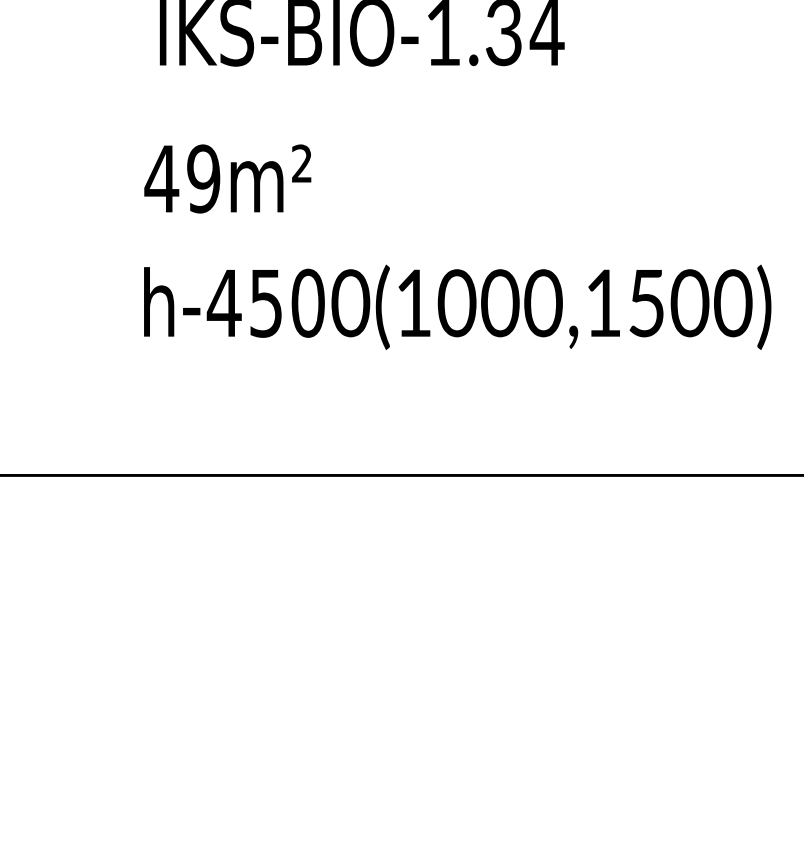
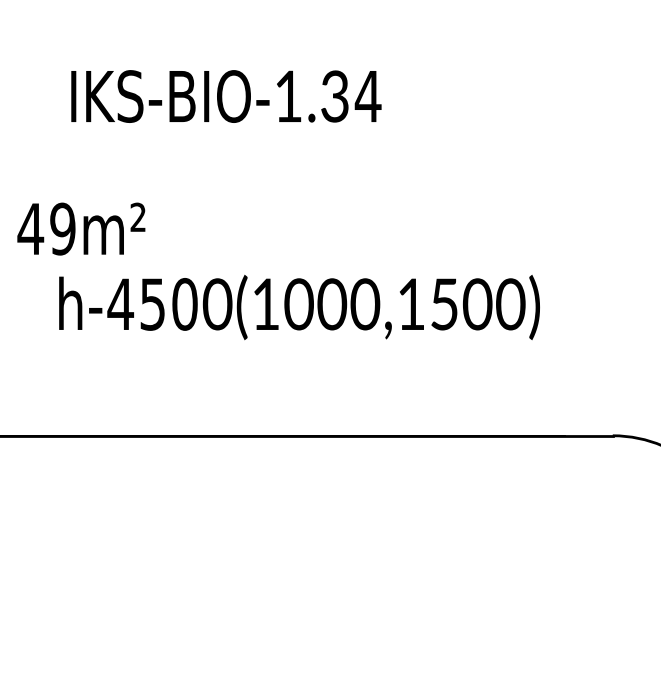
text: (227, 178) -> (81, 228), moved

